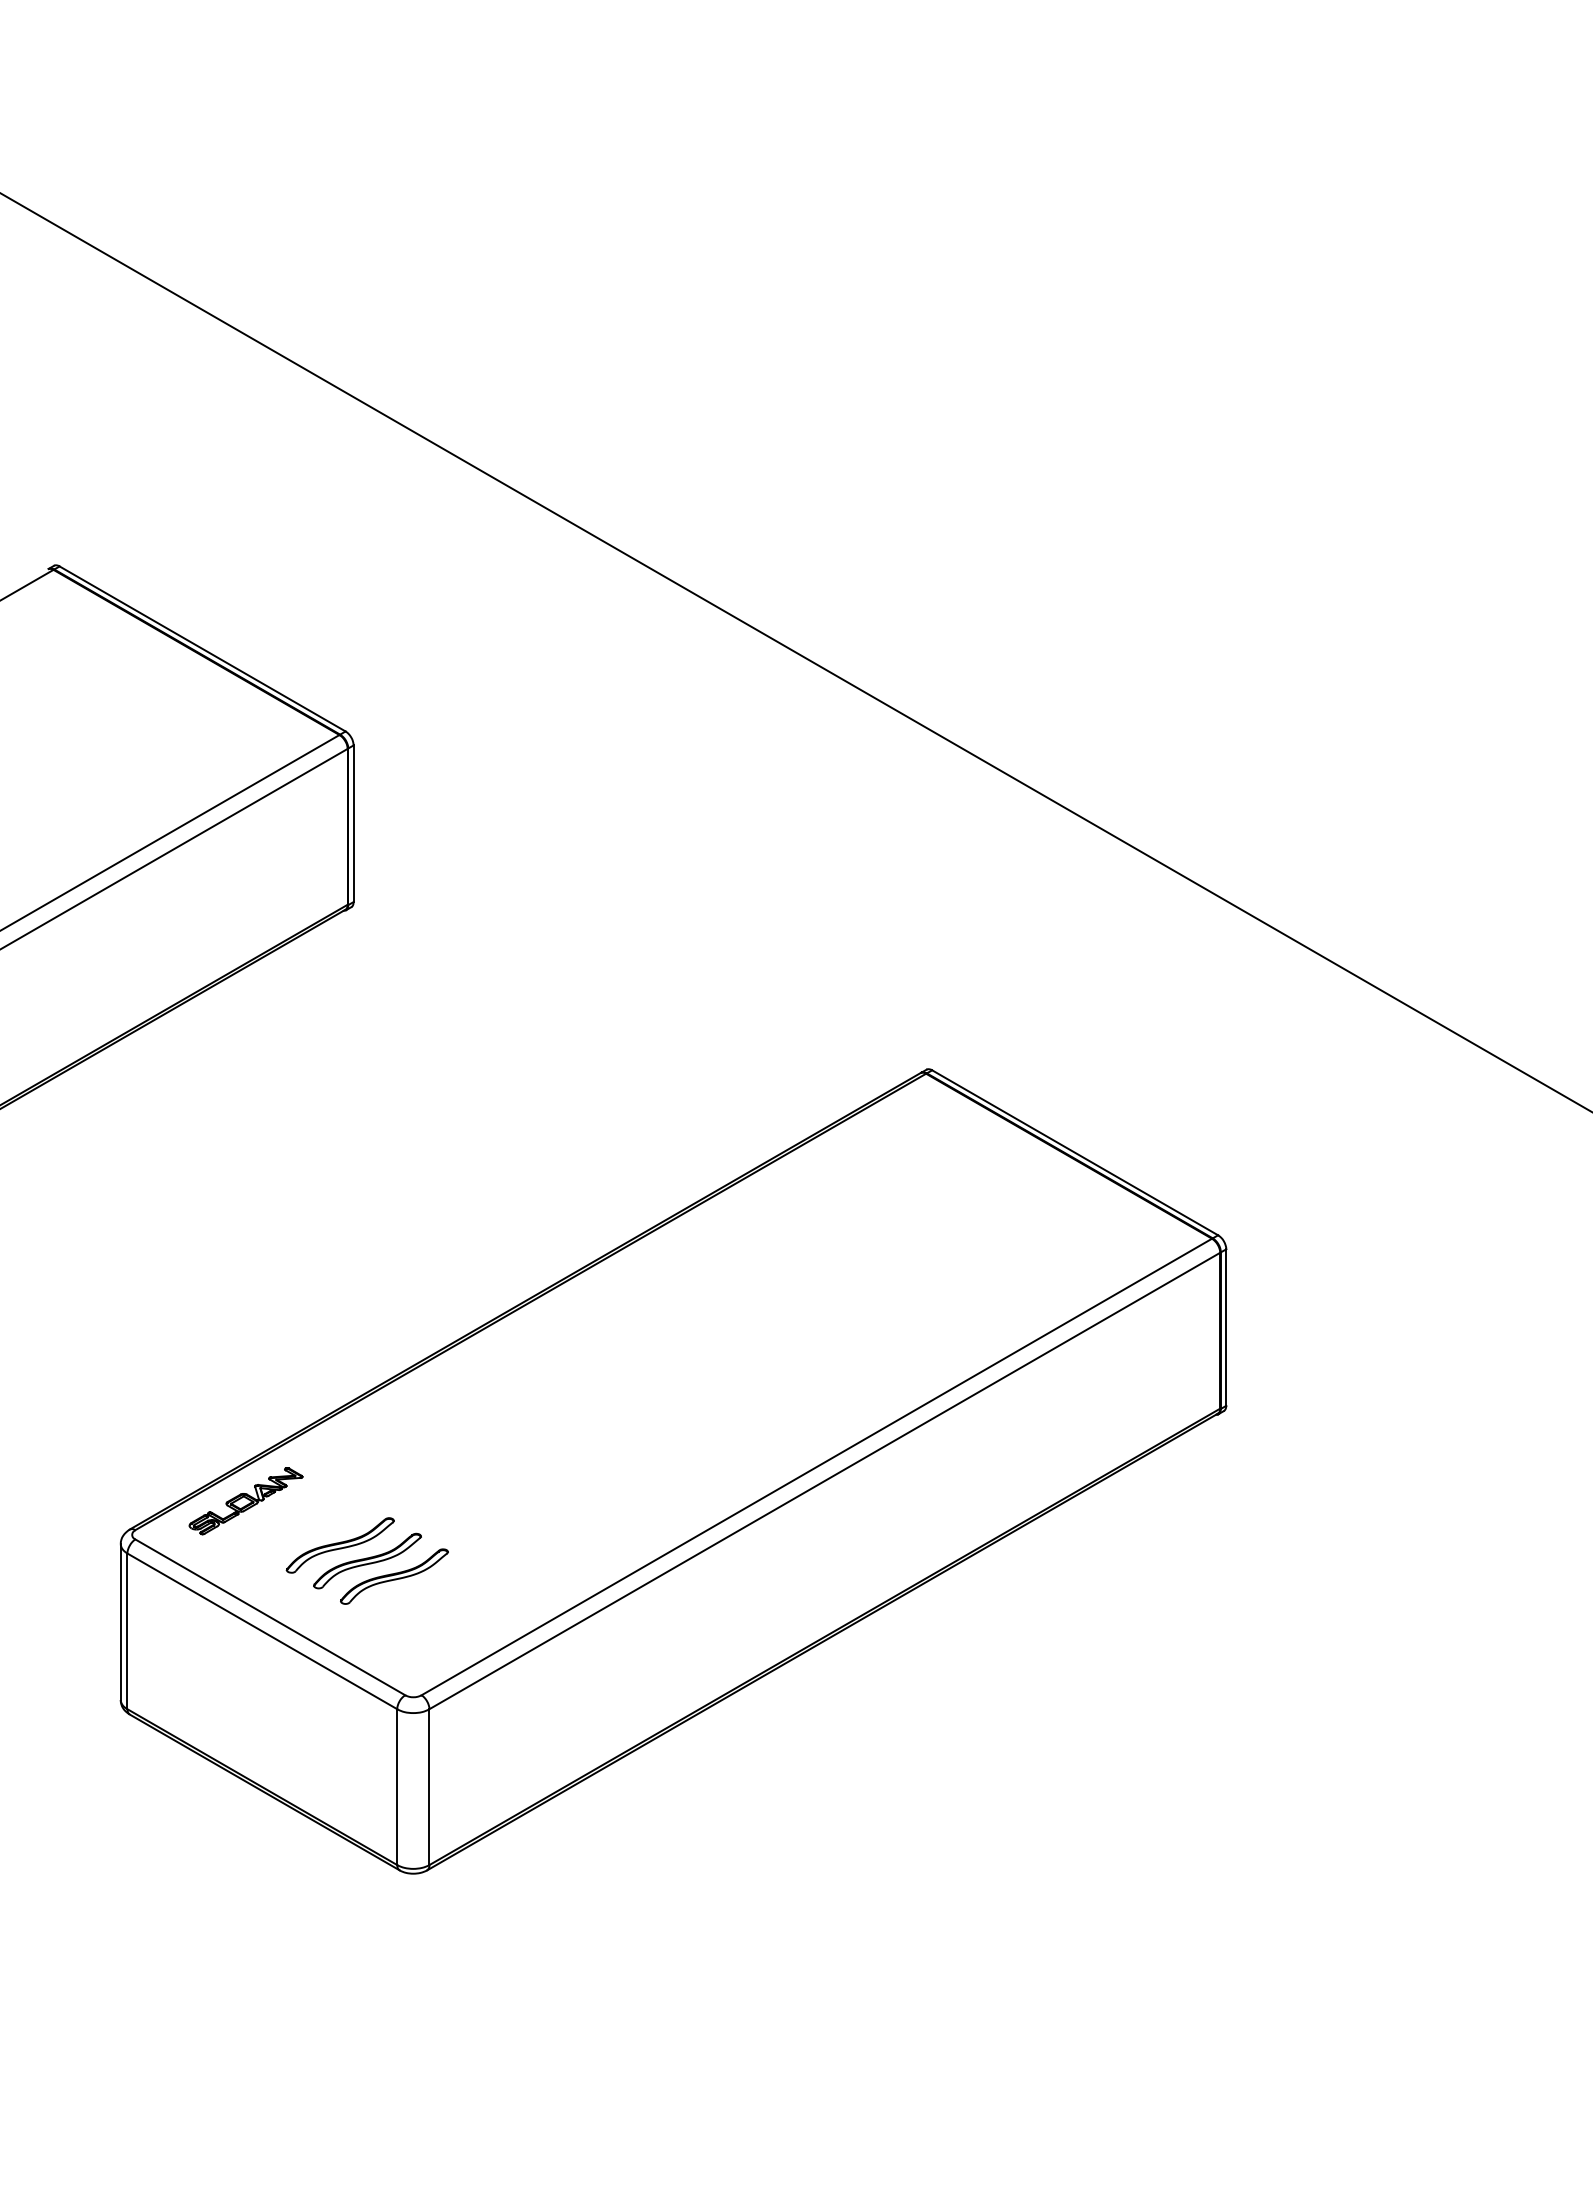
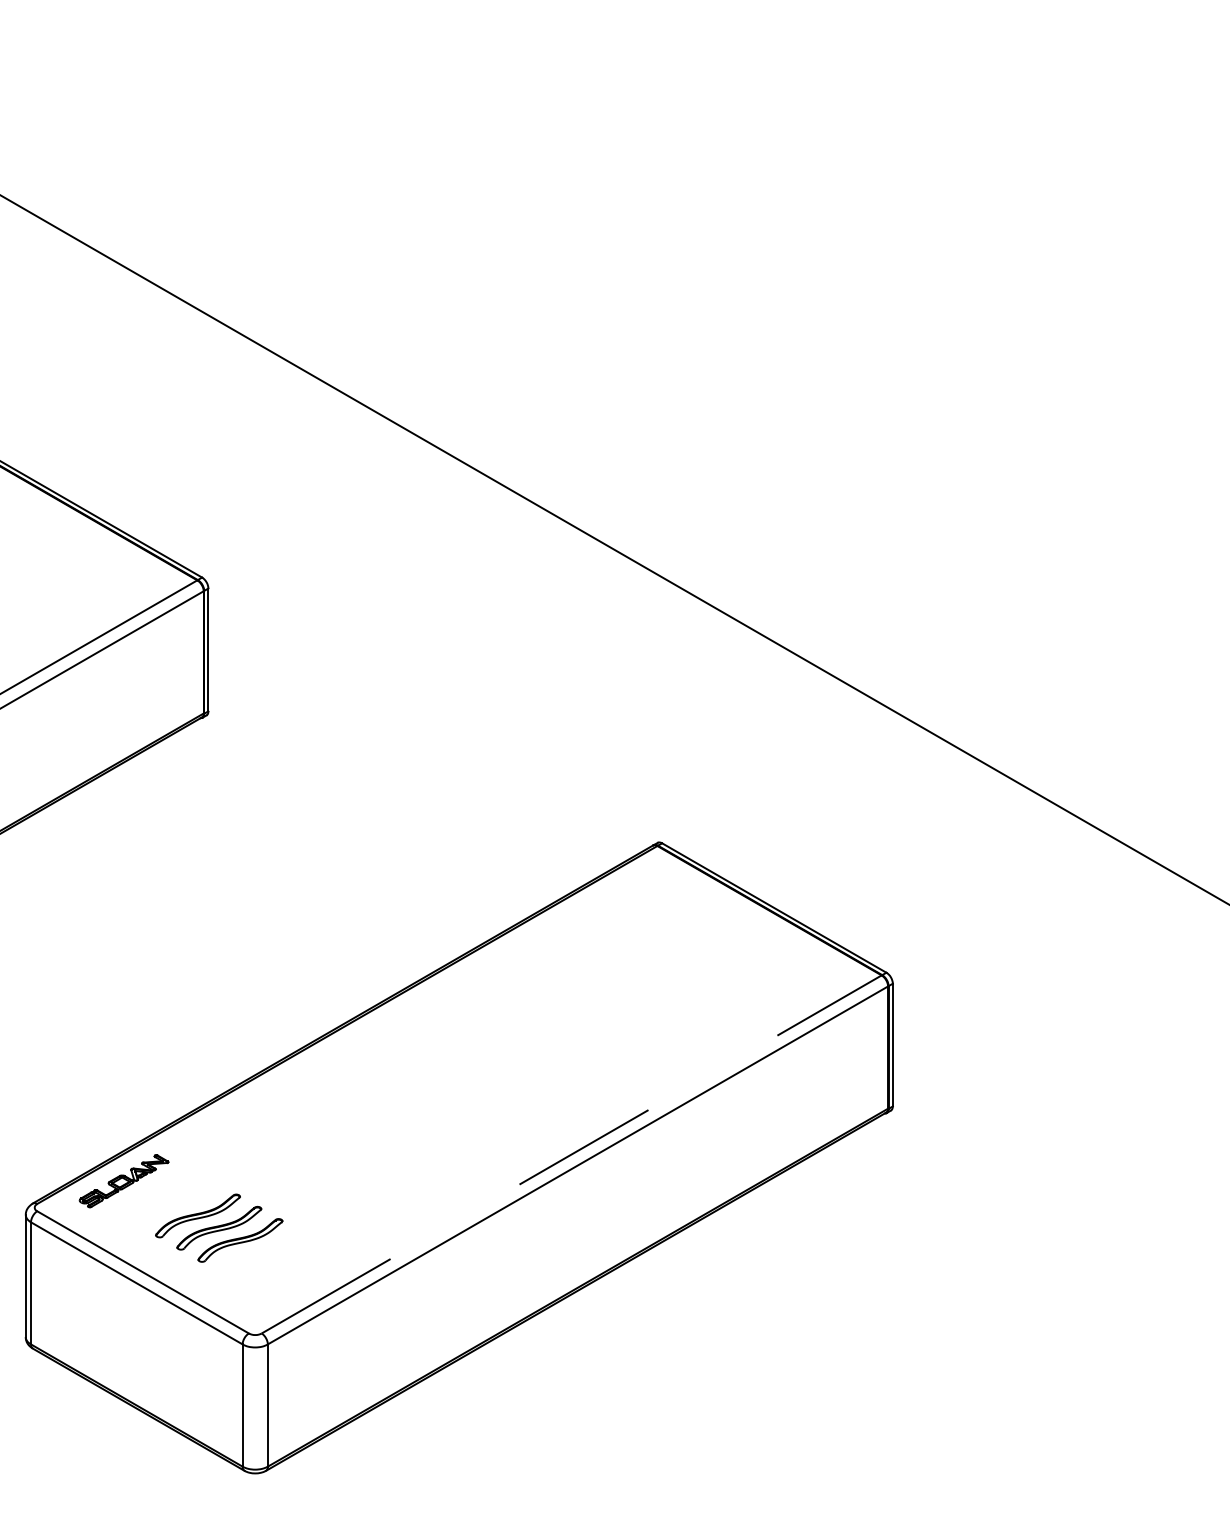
line: (817, 1466) -> (572, 1154), solid -> dashed

